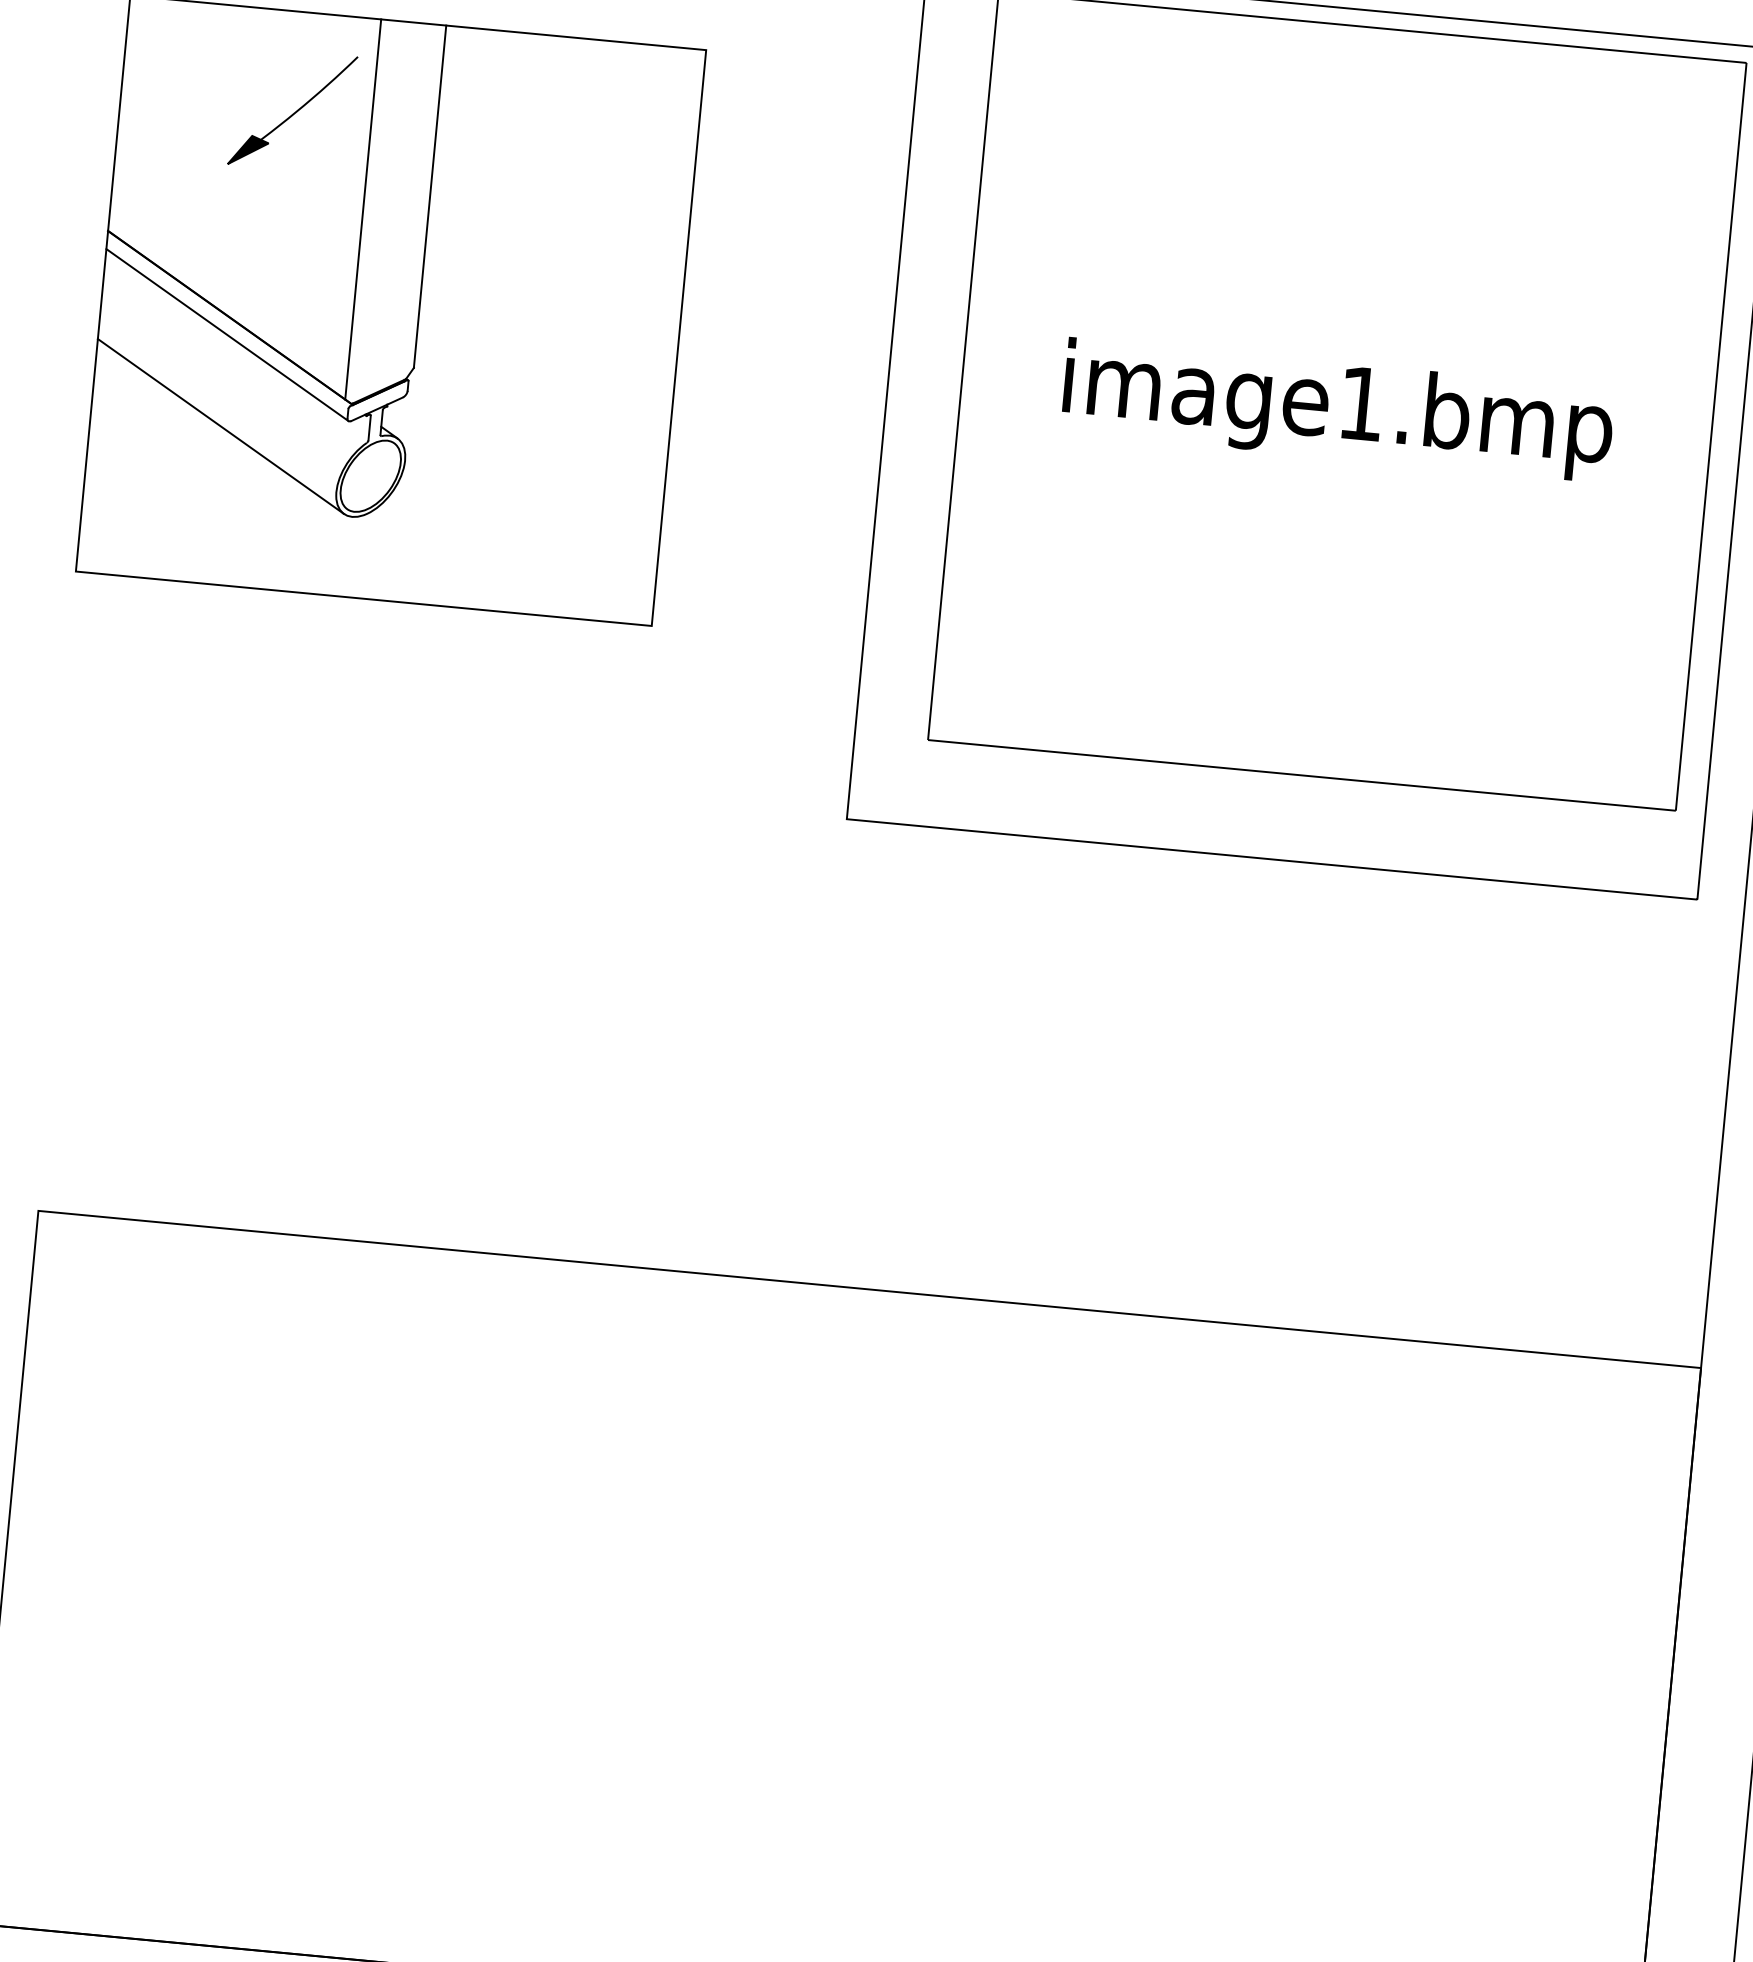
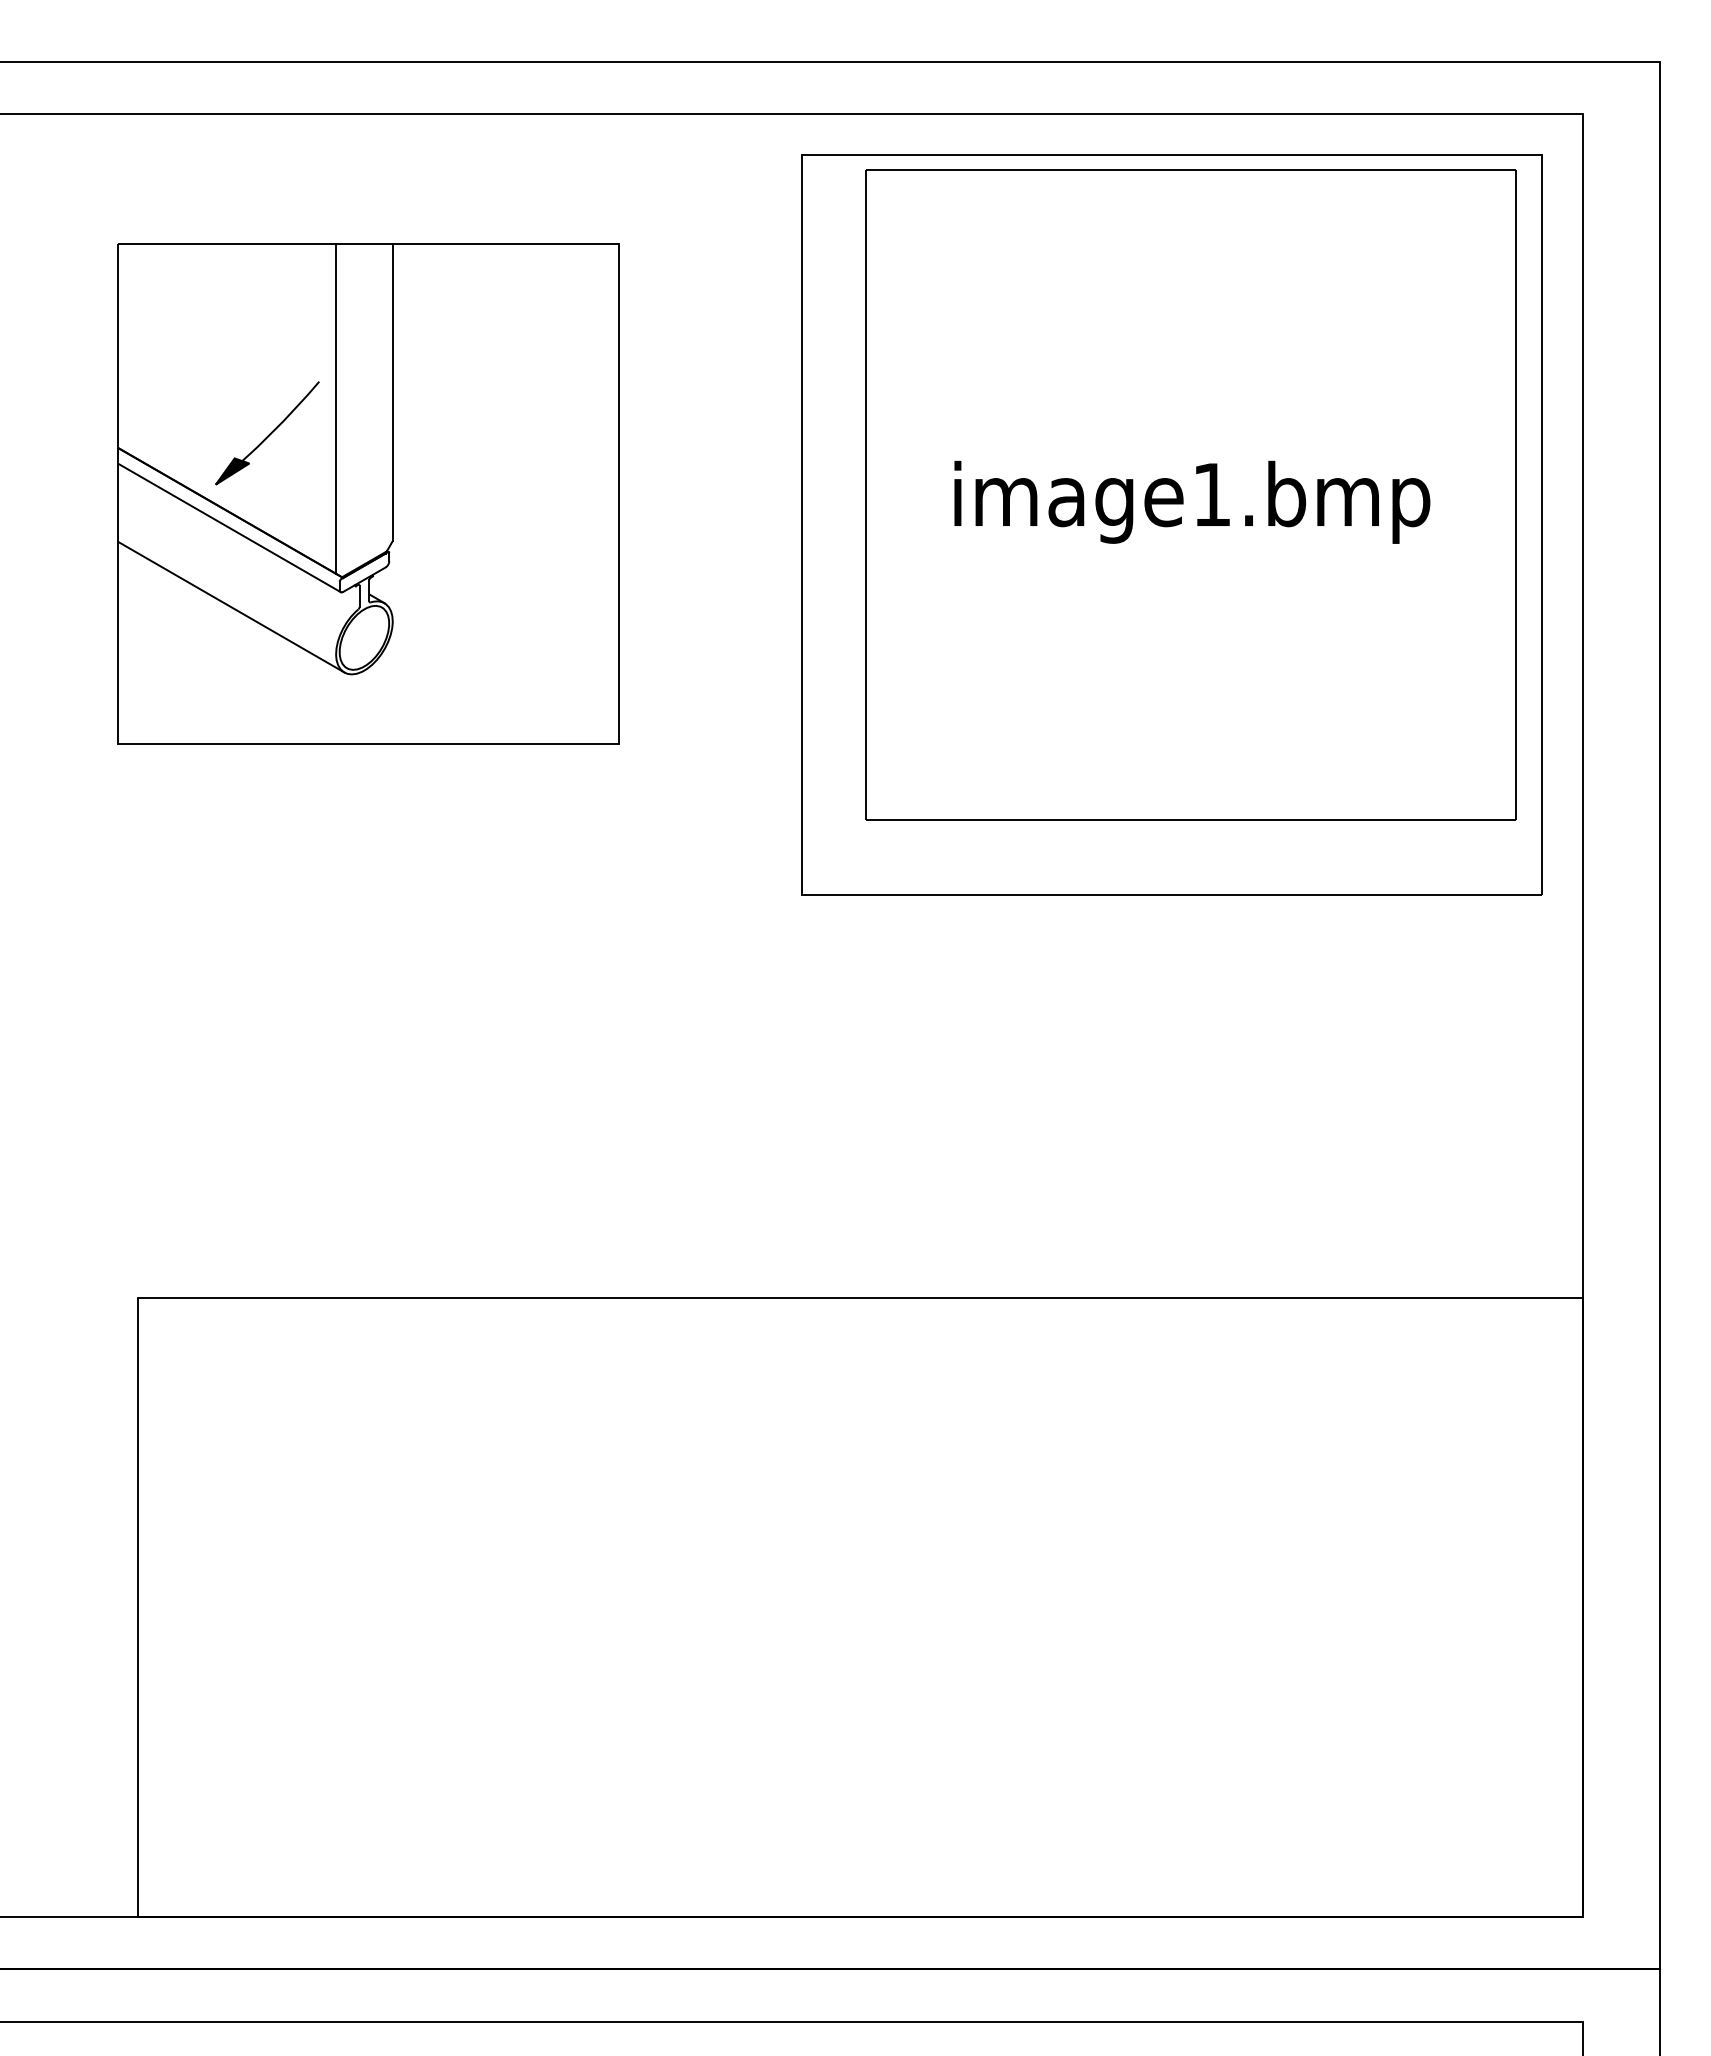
part: (292, 110) -> (267, 433), moved

